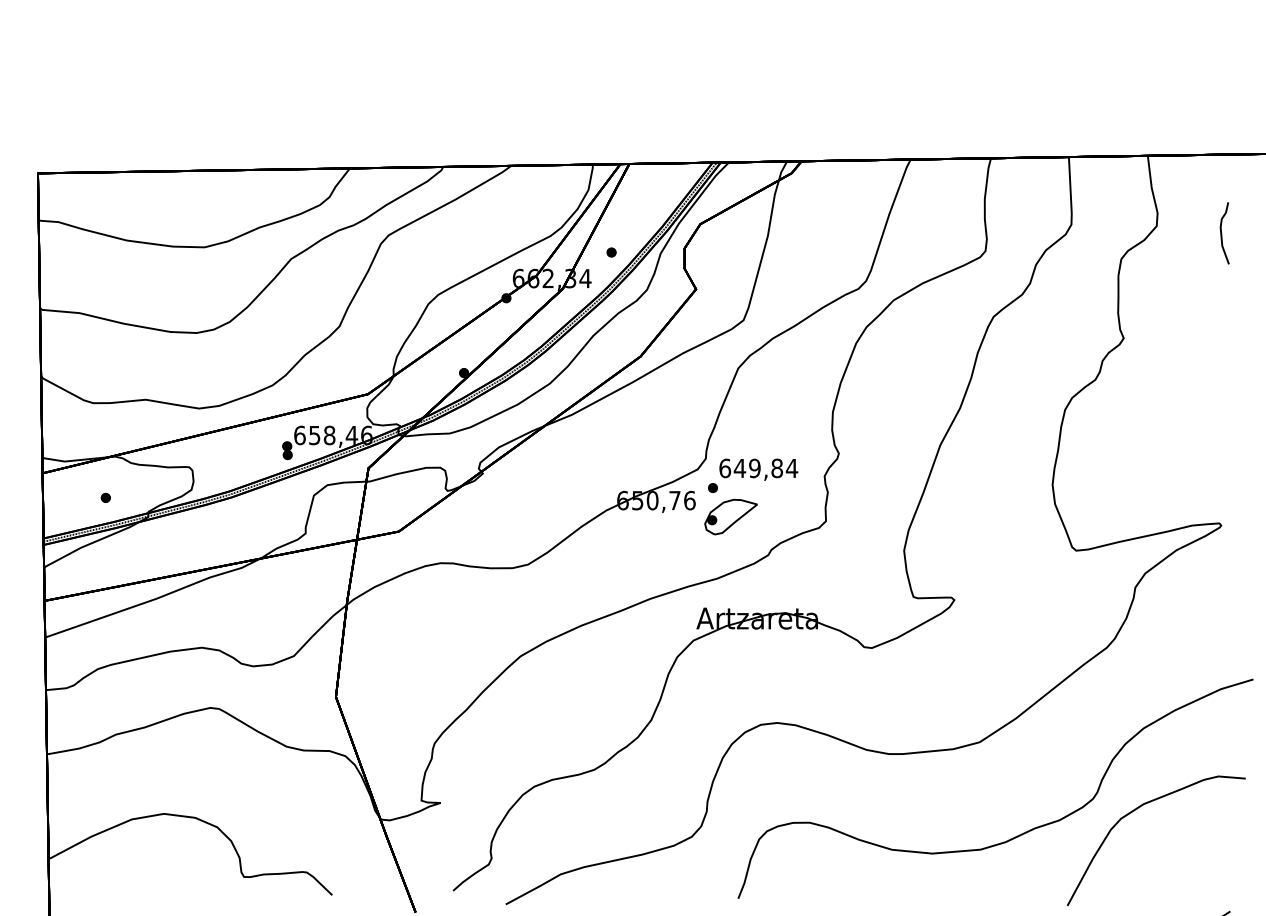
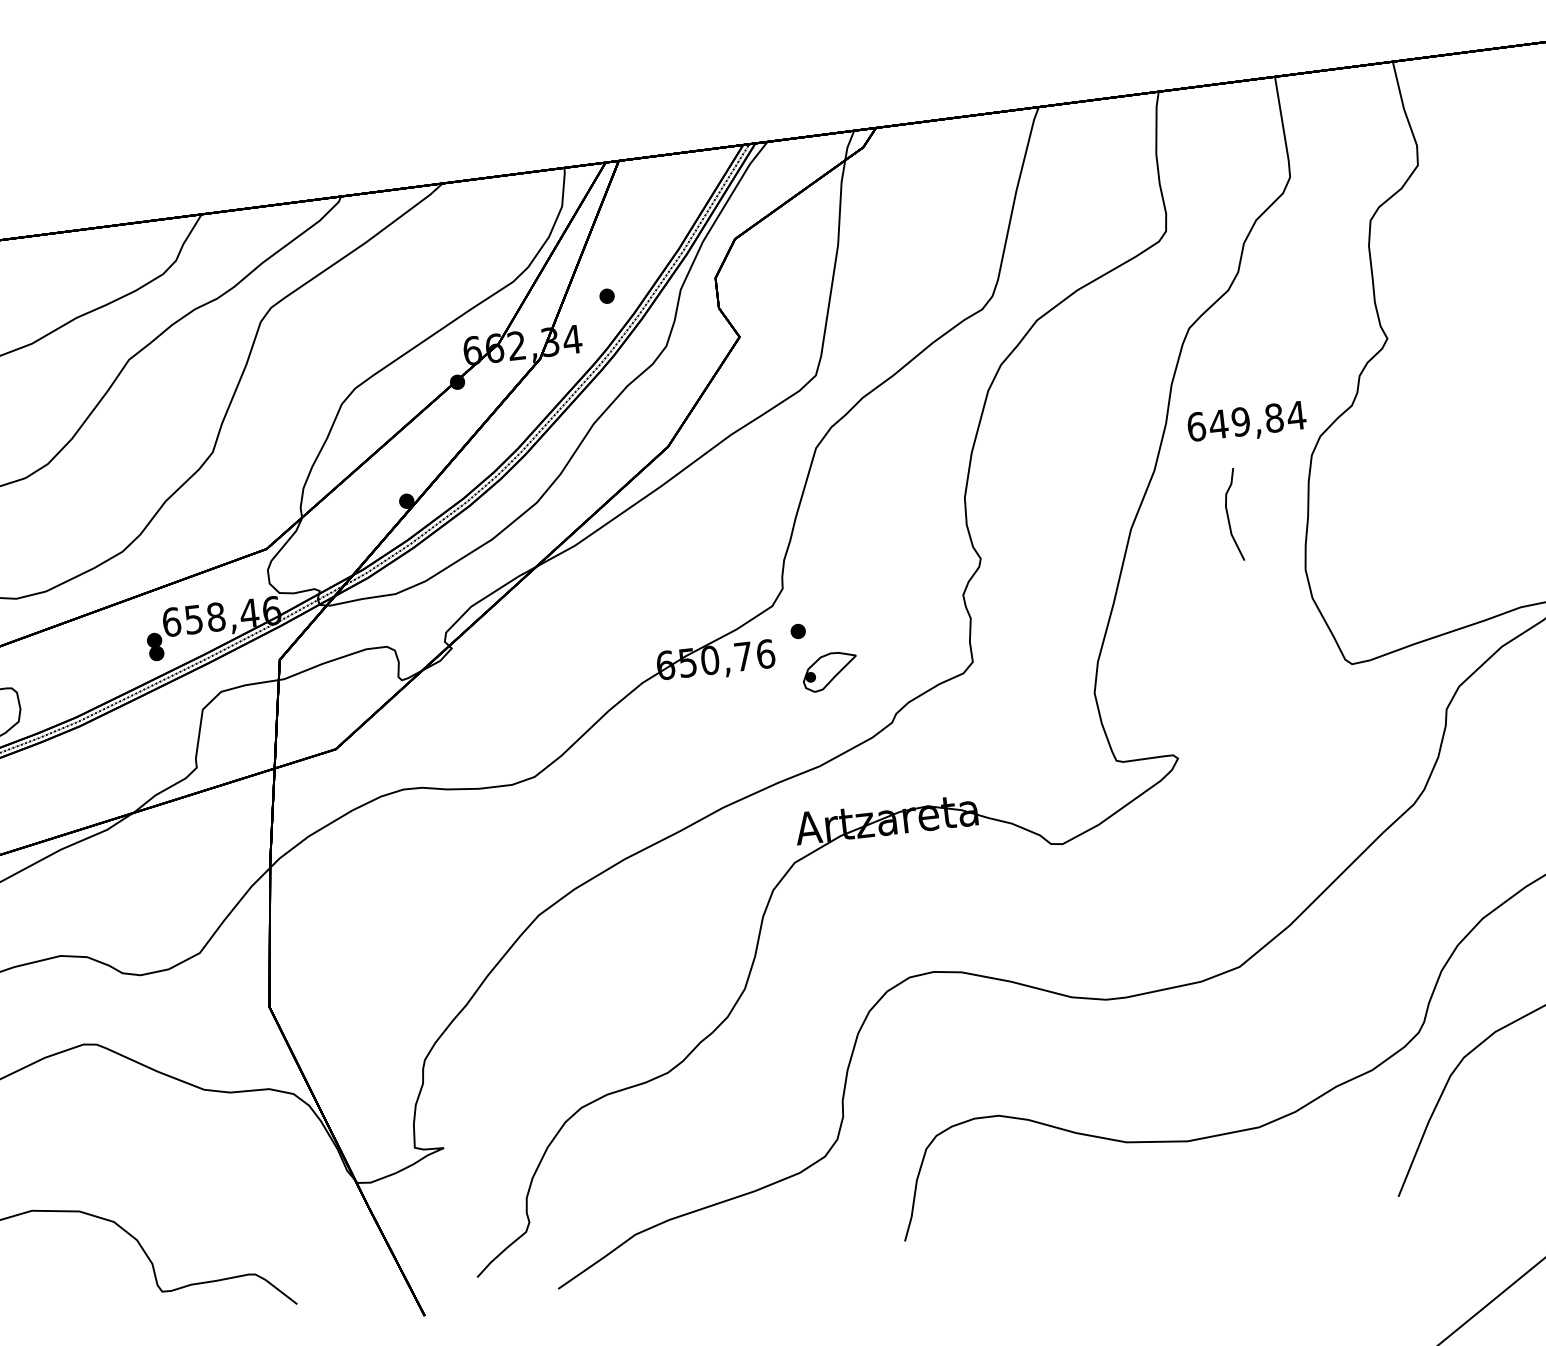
curve: (1222, 233) -> (1229, 515), moved
text: (758, 469) -> (1246, 422), moved
part: (730, 516) -> (829, 671), size x0.7

